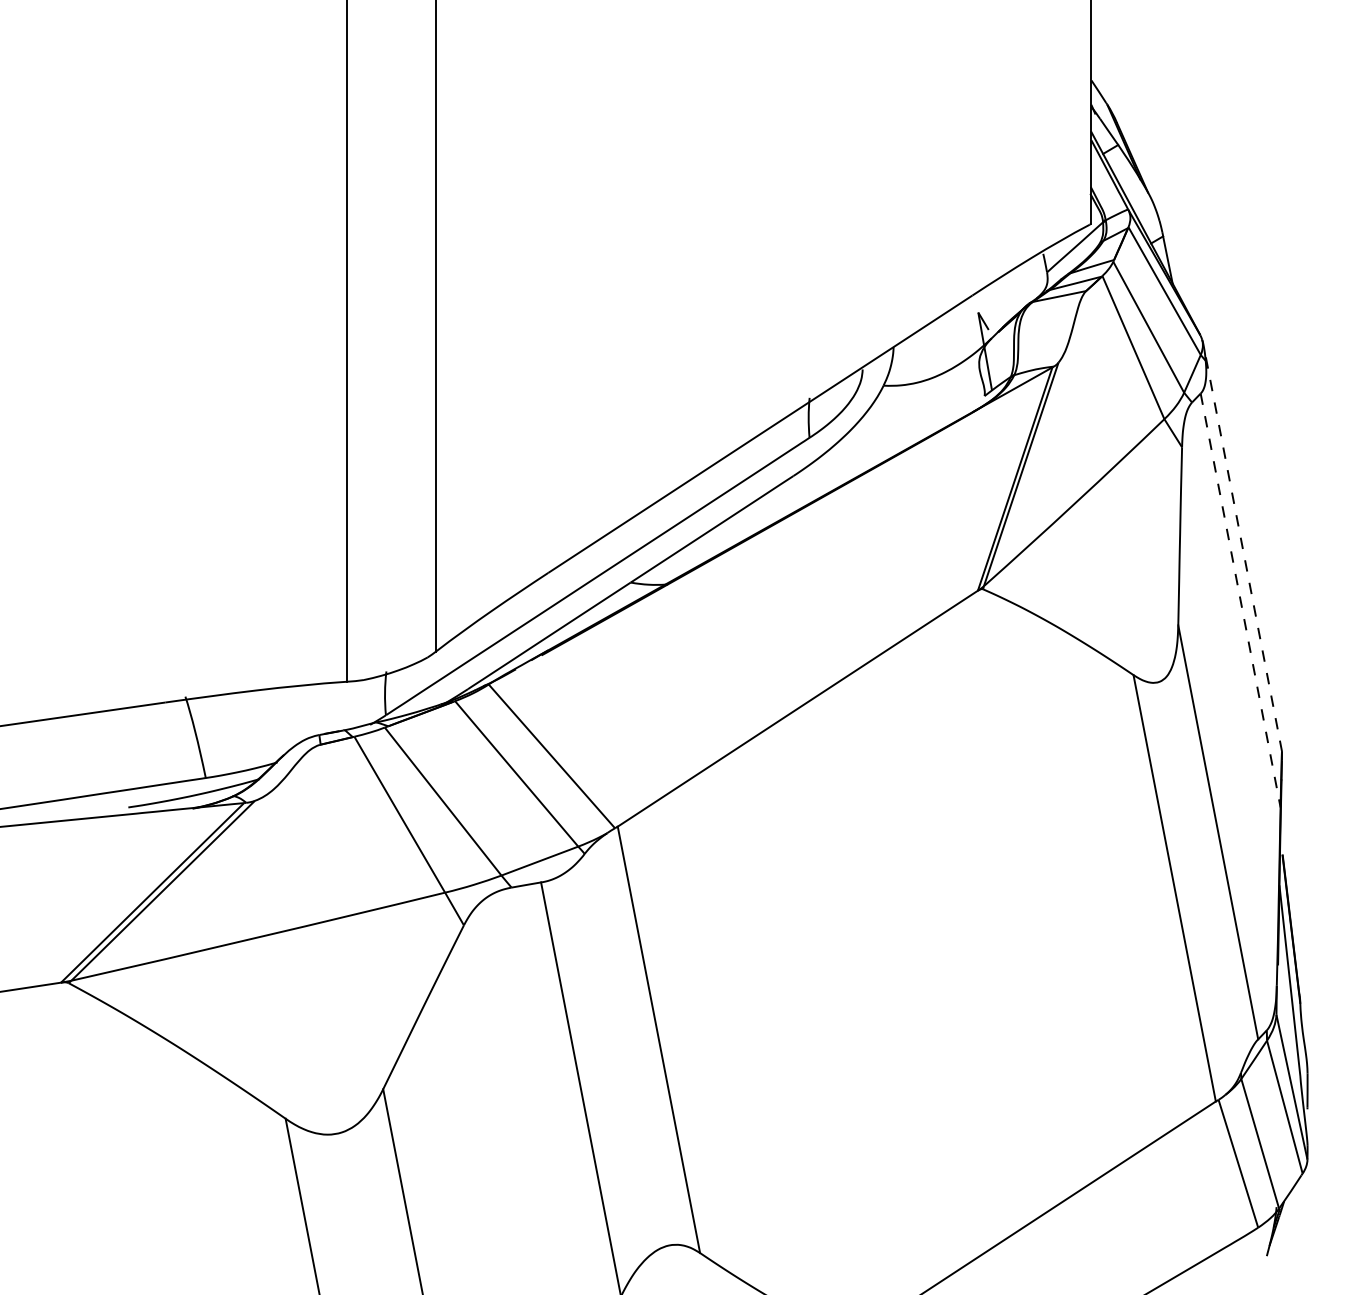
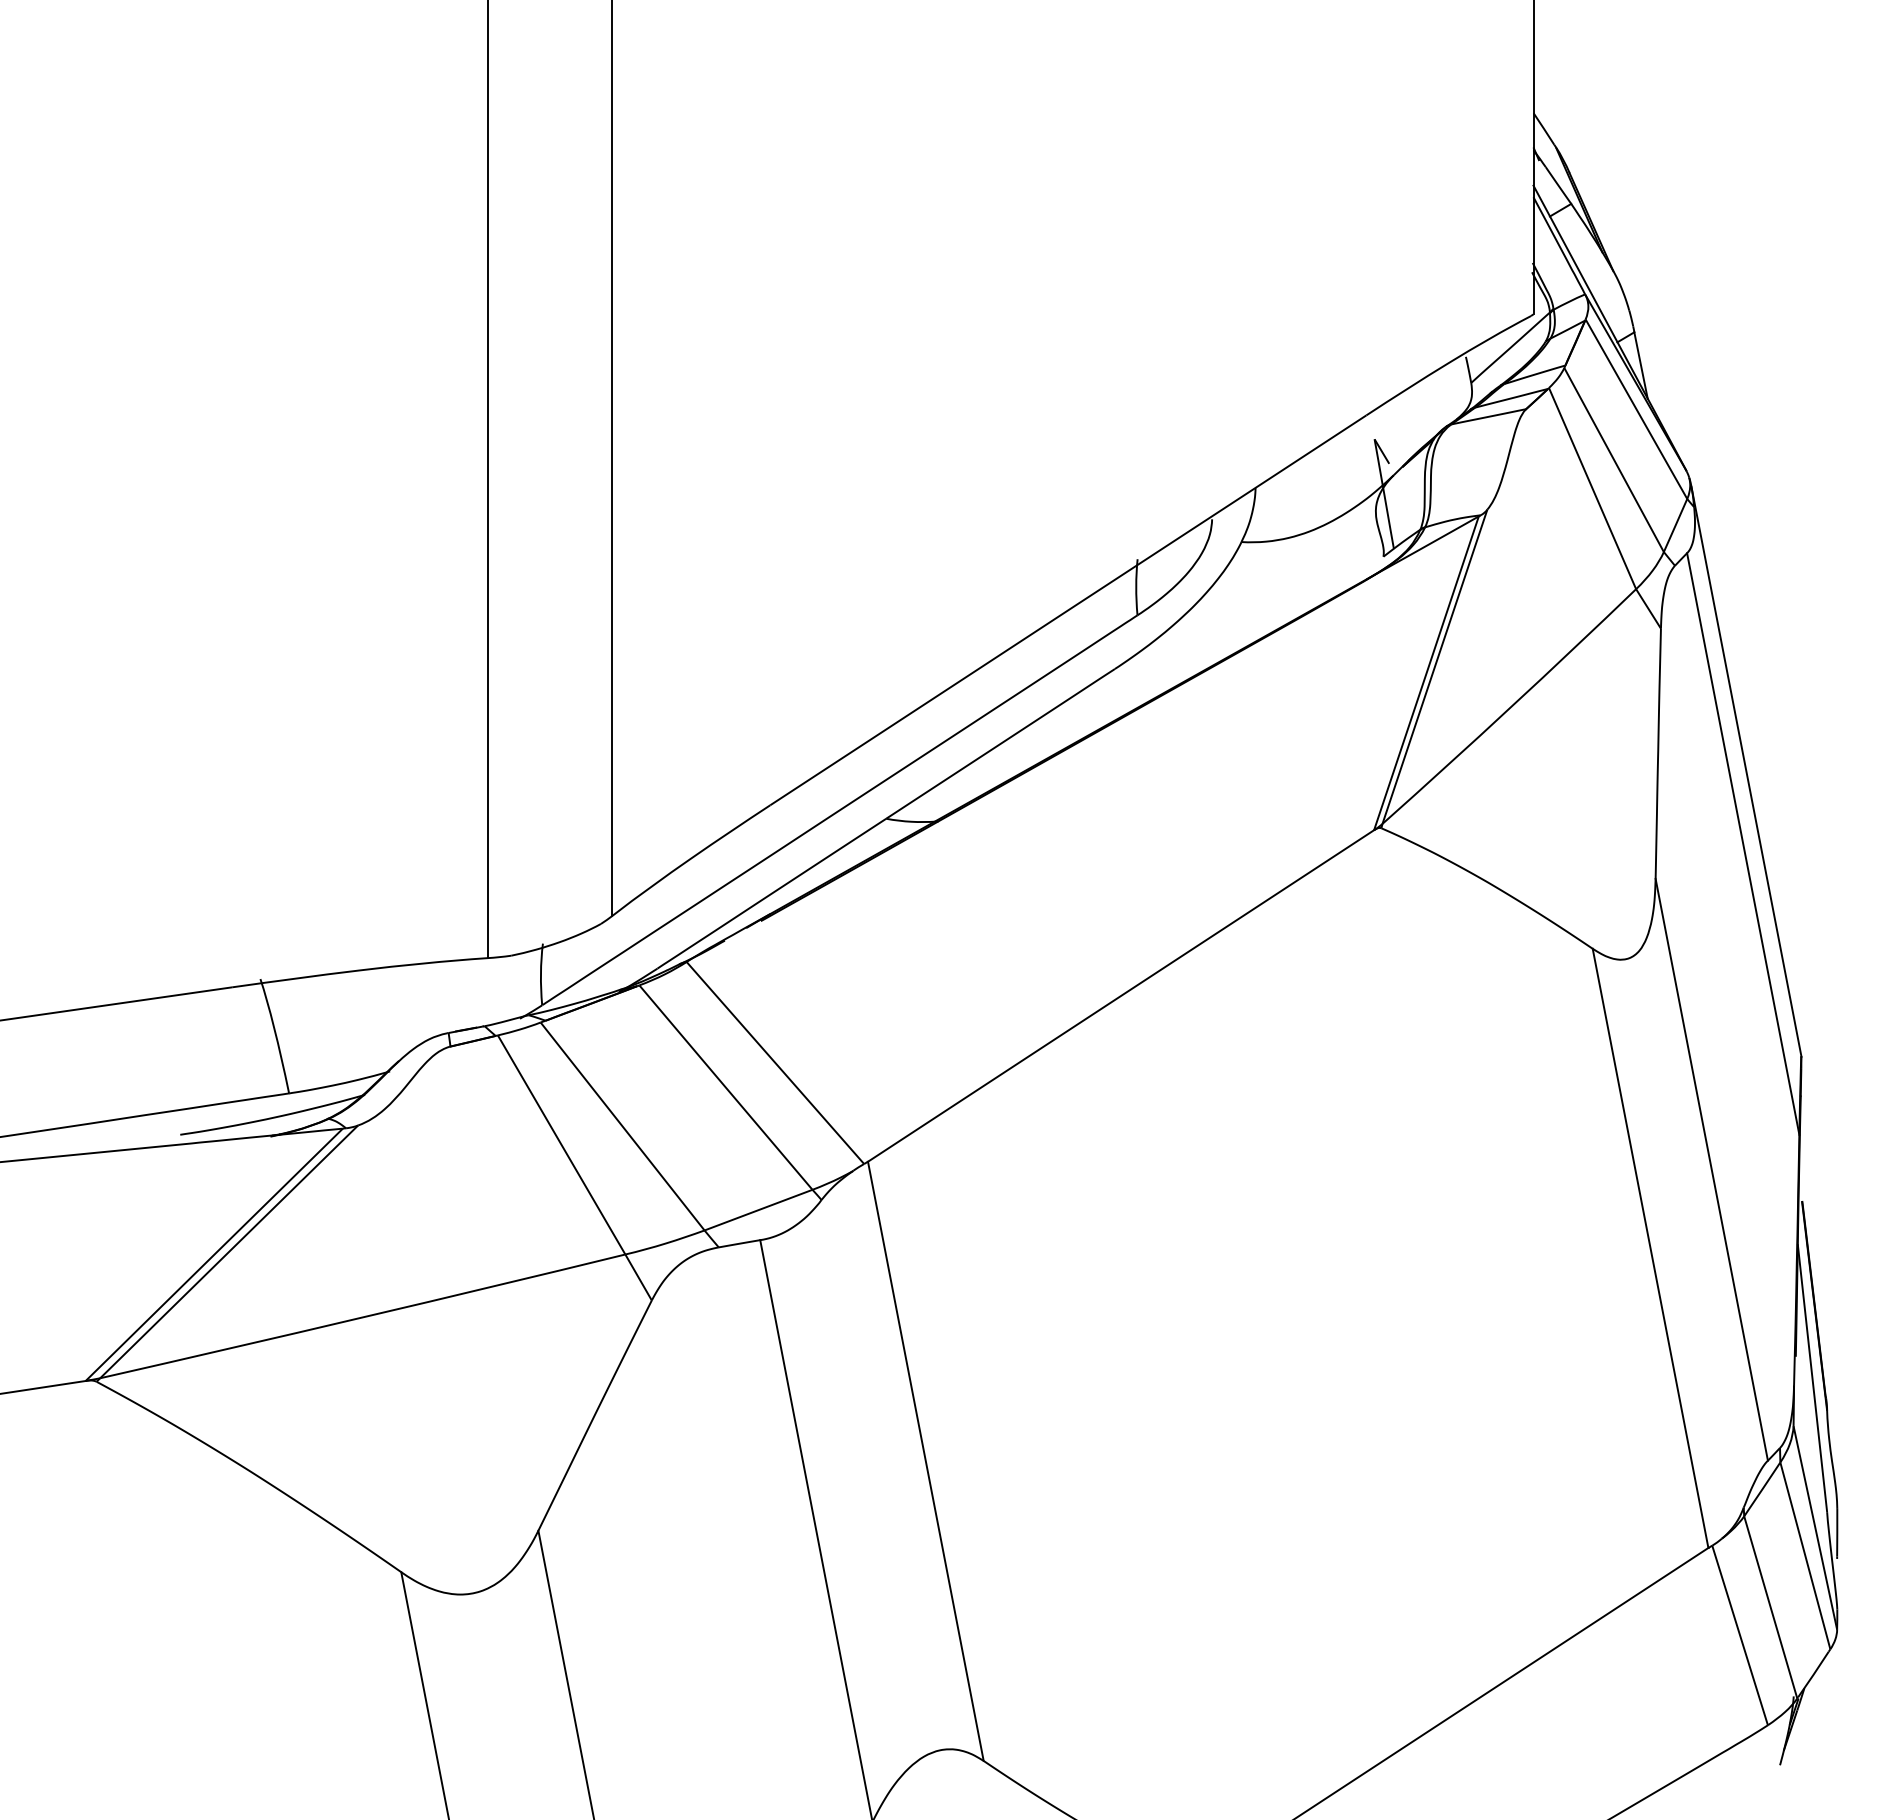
line: (1242, 549) -> (1745, 772), dashed -> solid
line: (1240, 600) -> (1743, 843), dashed -> solid

